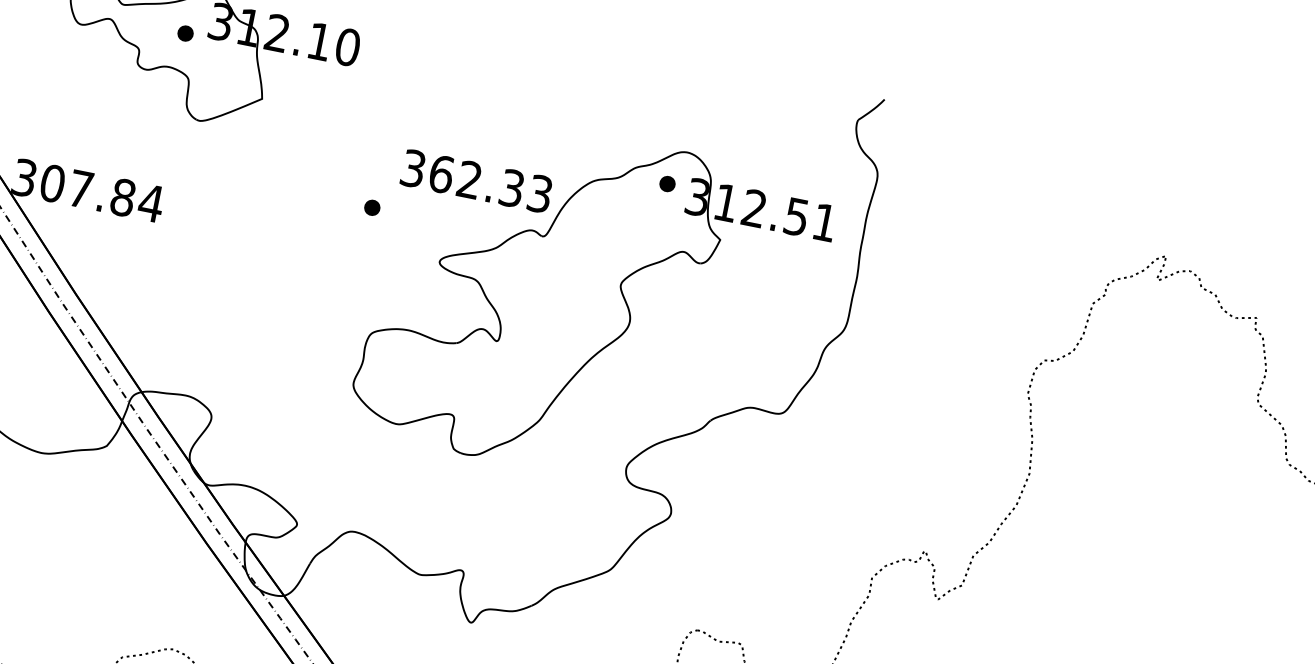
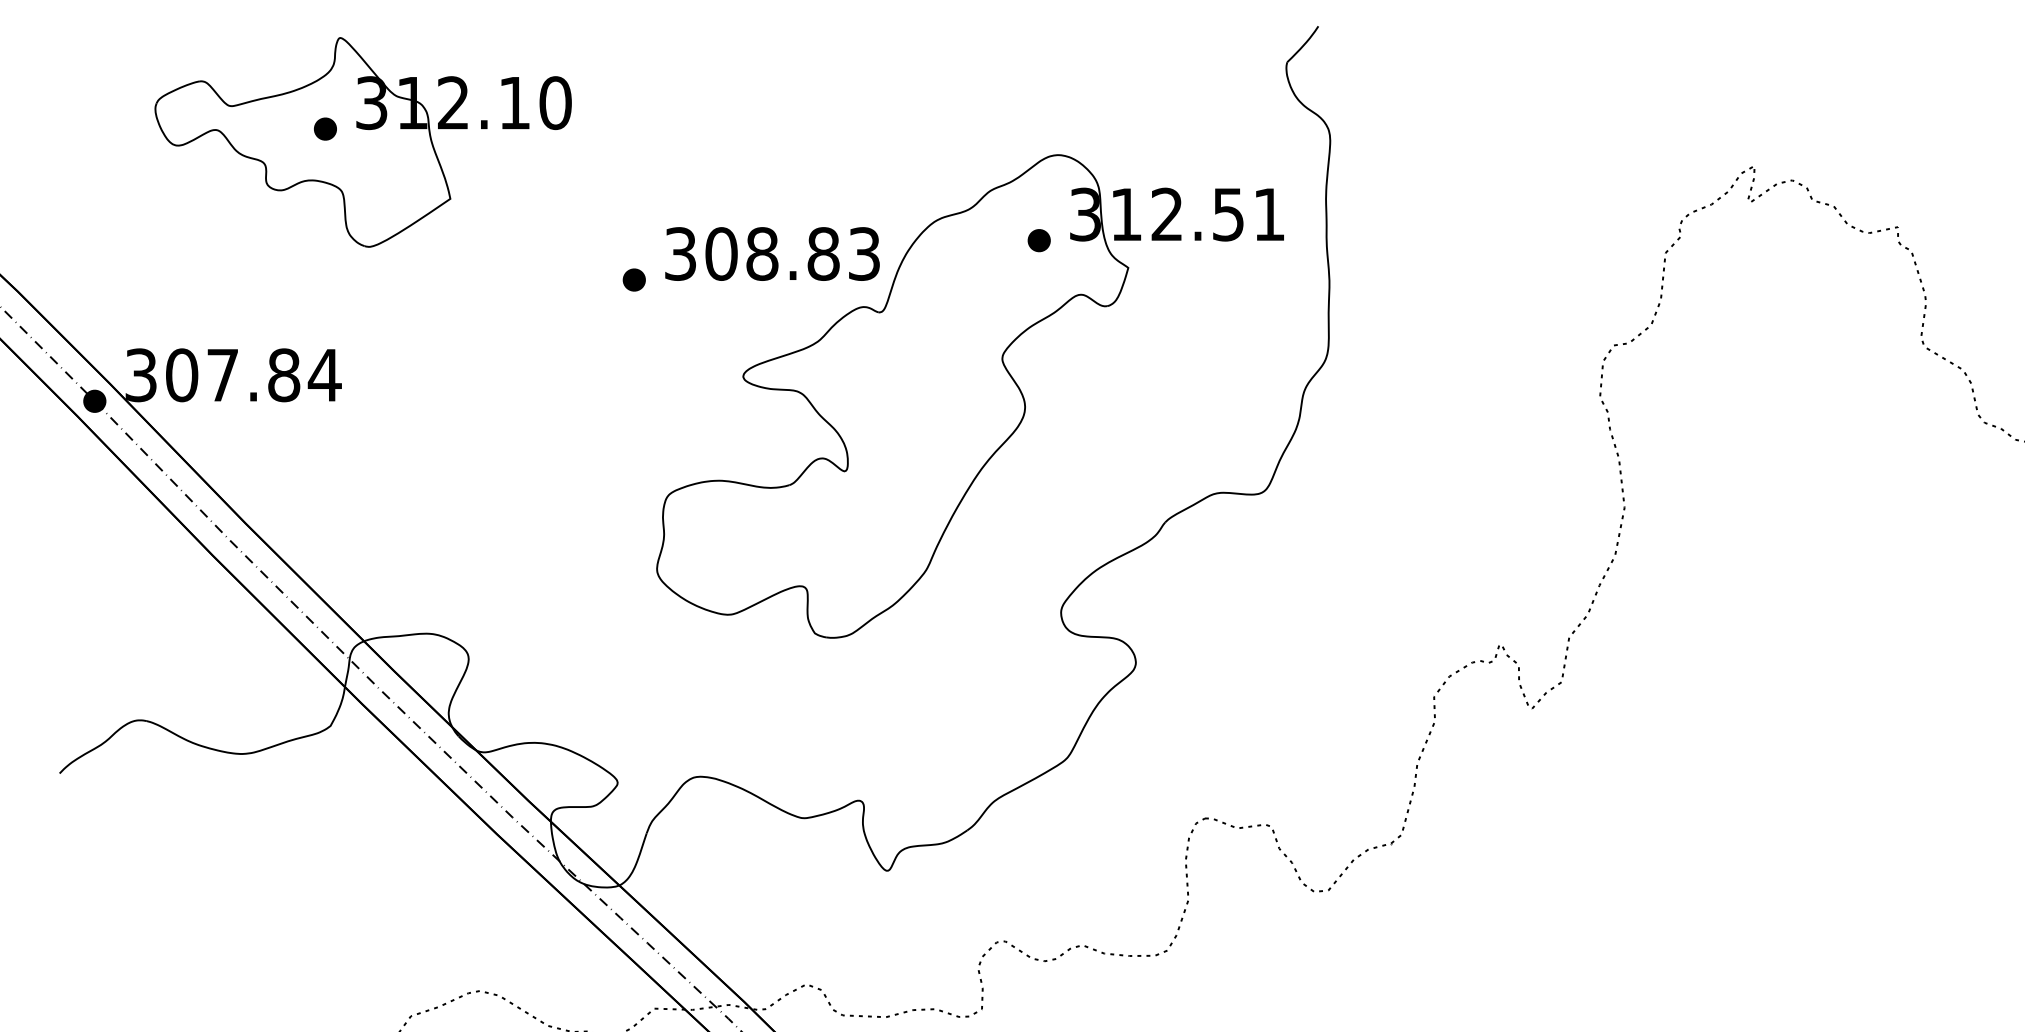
text: (476, 180) -> (772, 253), 362.33 -> 308.83
part: (667, 183) -> (1038, 240), moved
part: (371, 207) -> (633, 279), moved

